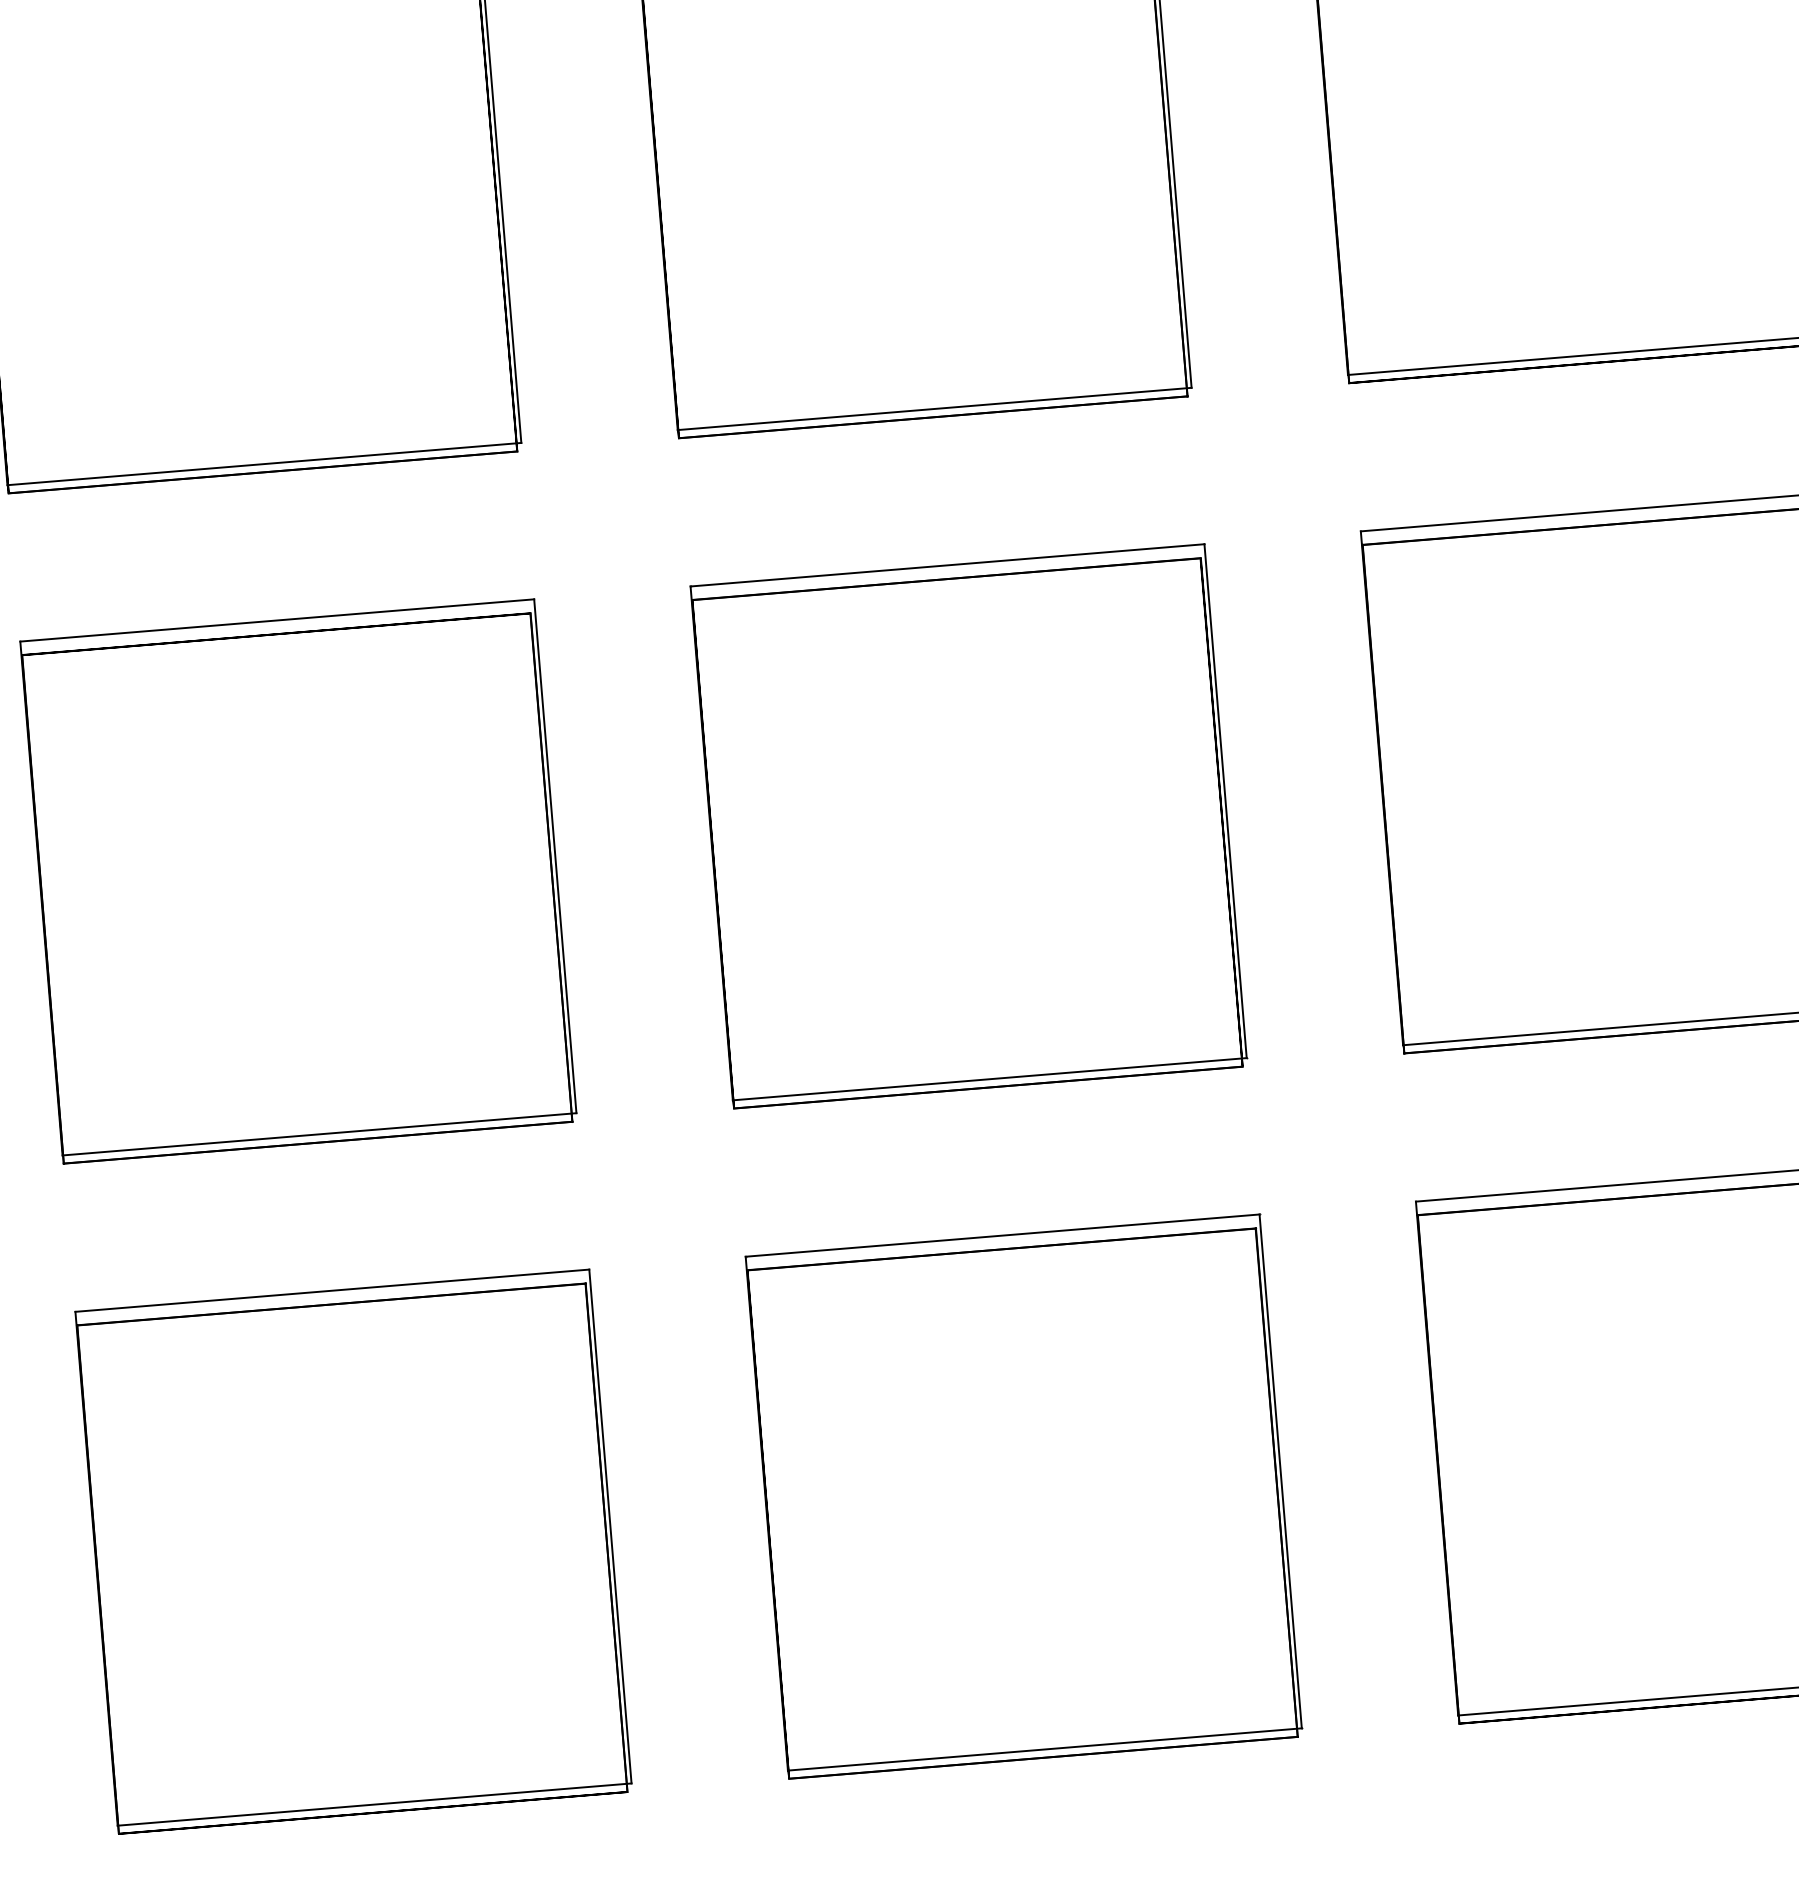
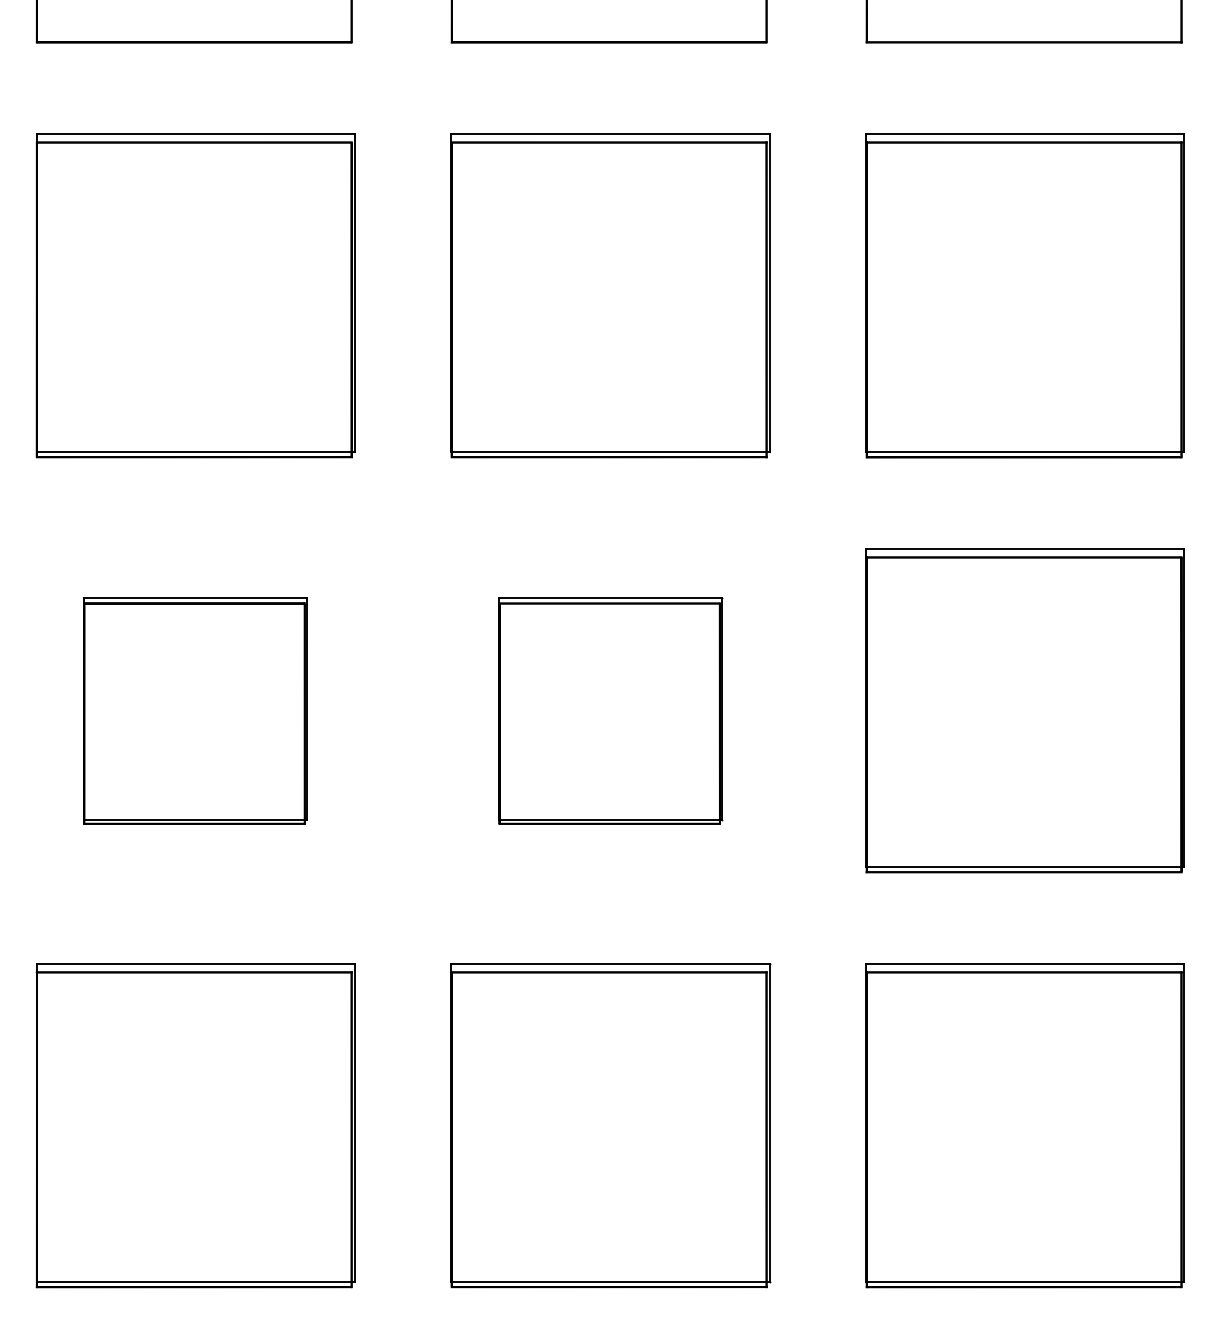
part: (968, 826) -> (610, 710), size x0.7
part: (298, 881) -> (195, 710), size x0.7

